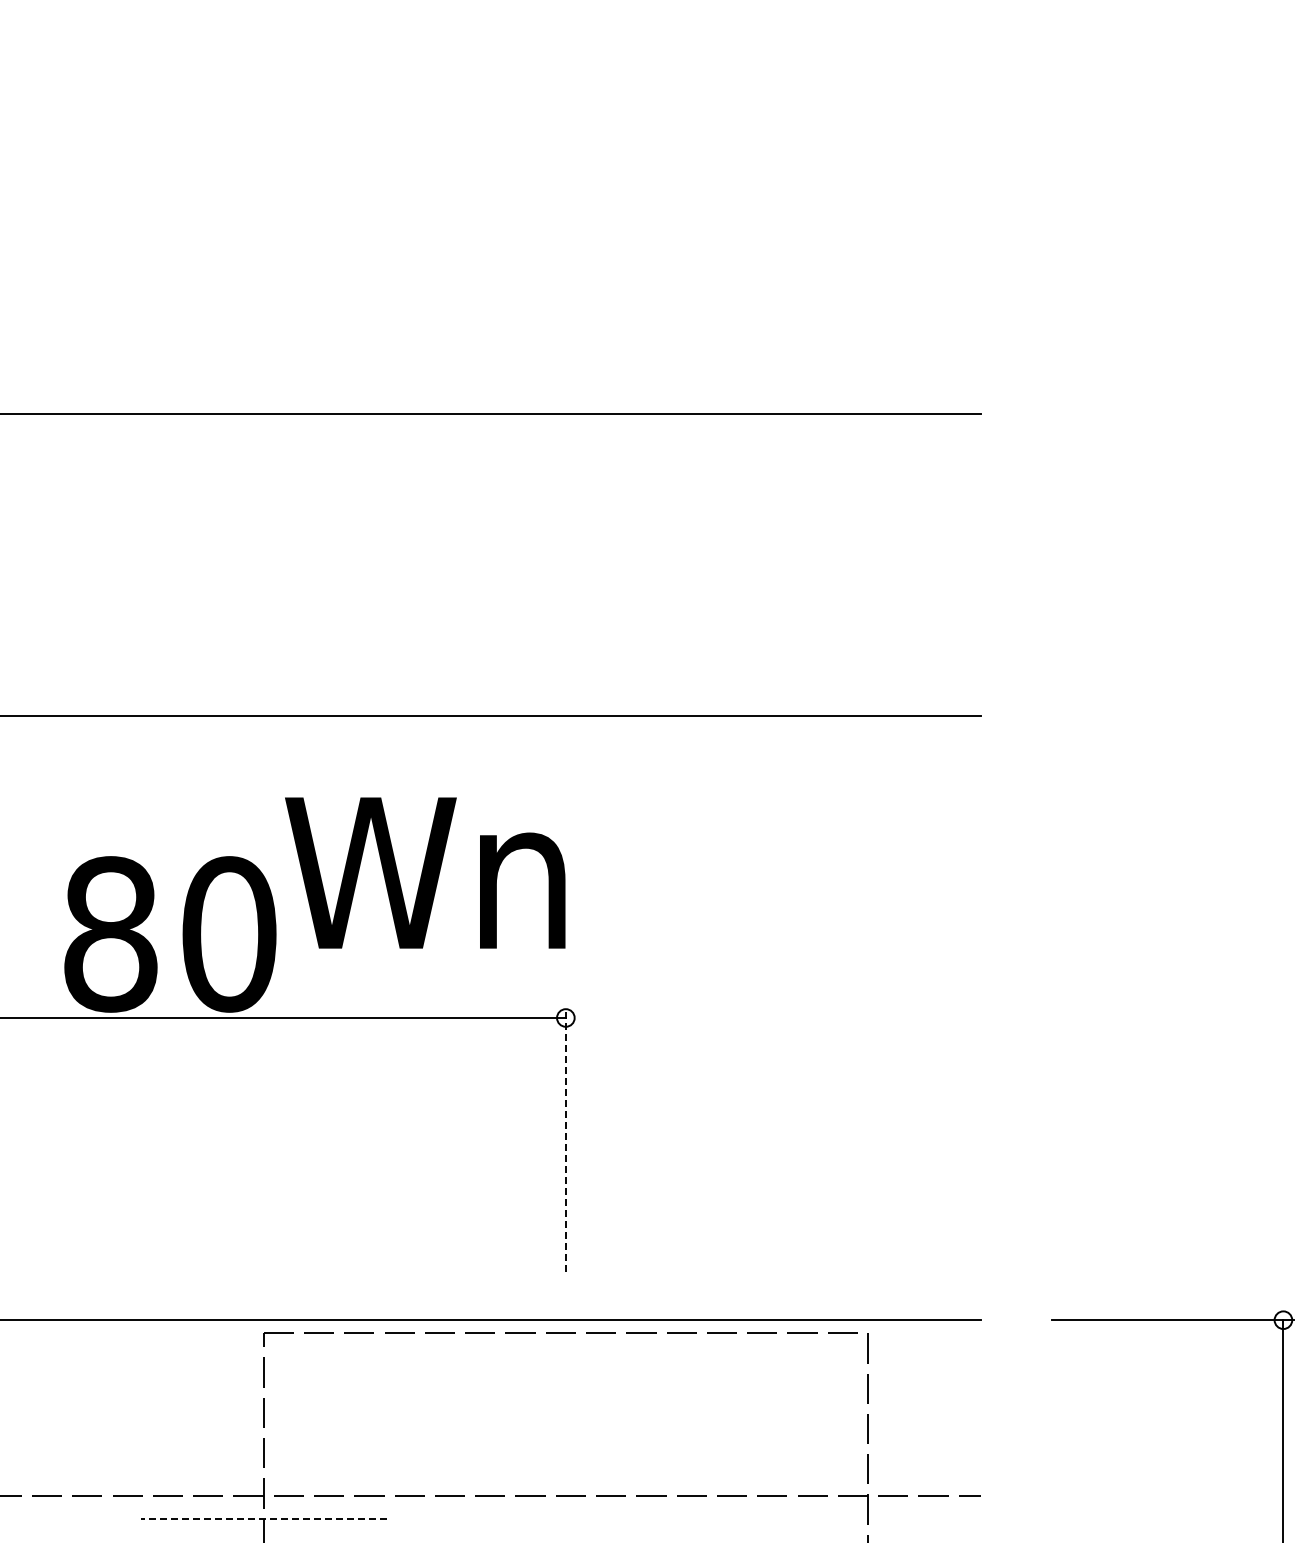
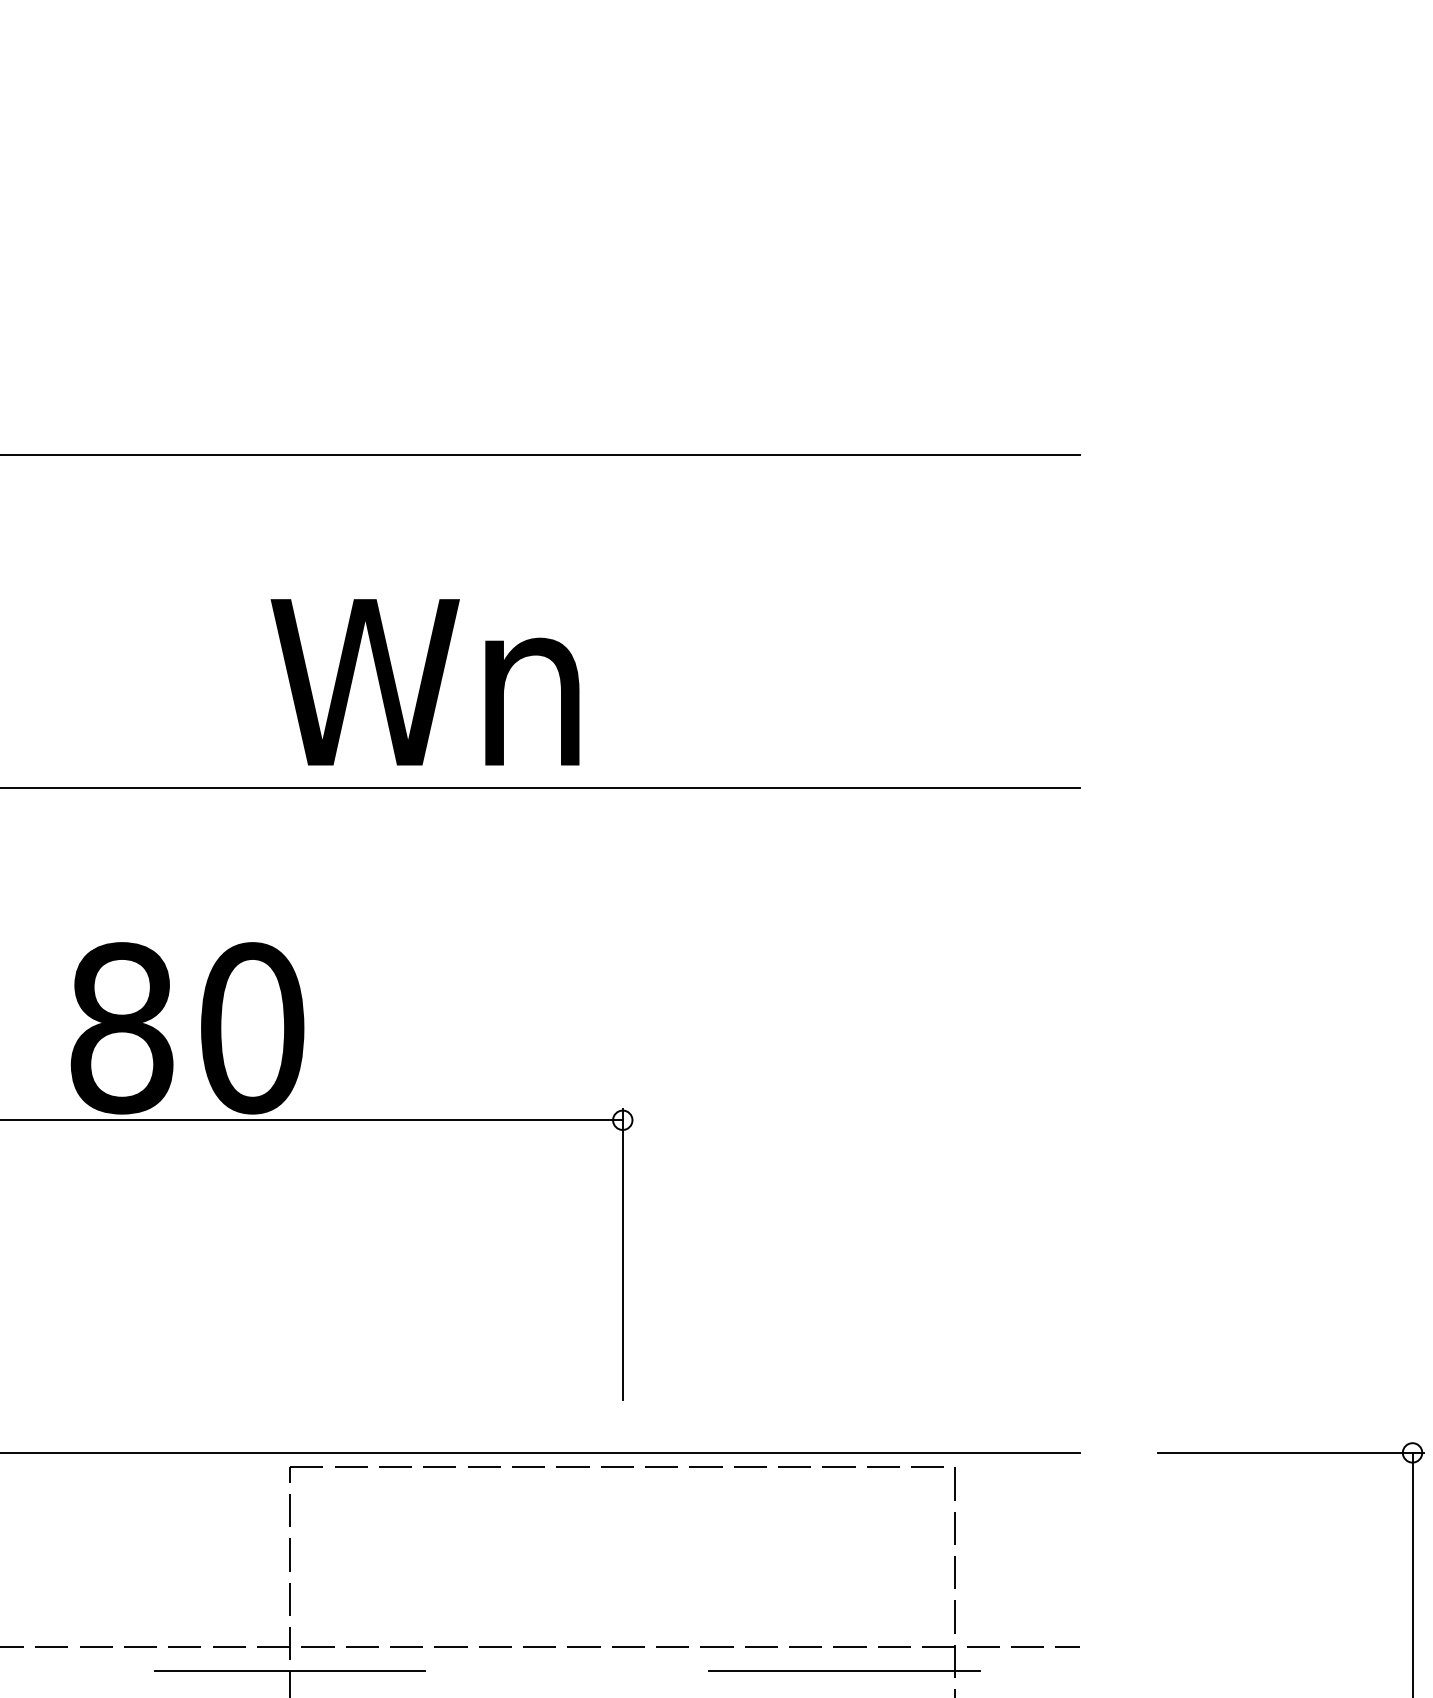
text: (425, 872) -> (425, 681), moved
line: (565, 1139) -> (622, 1254), dashed -> solid
line: (263, 1518) -> (290, 1671), dashed -> solid
line: (767, 1518) -> (844, 1671), added

